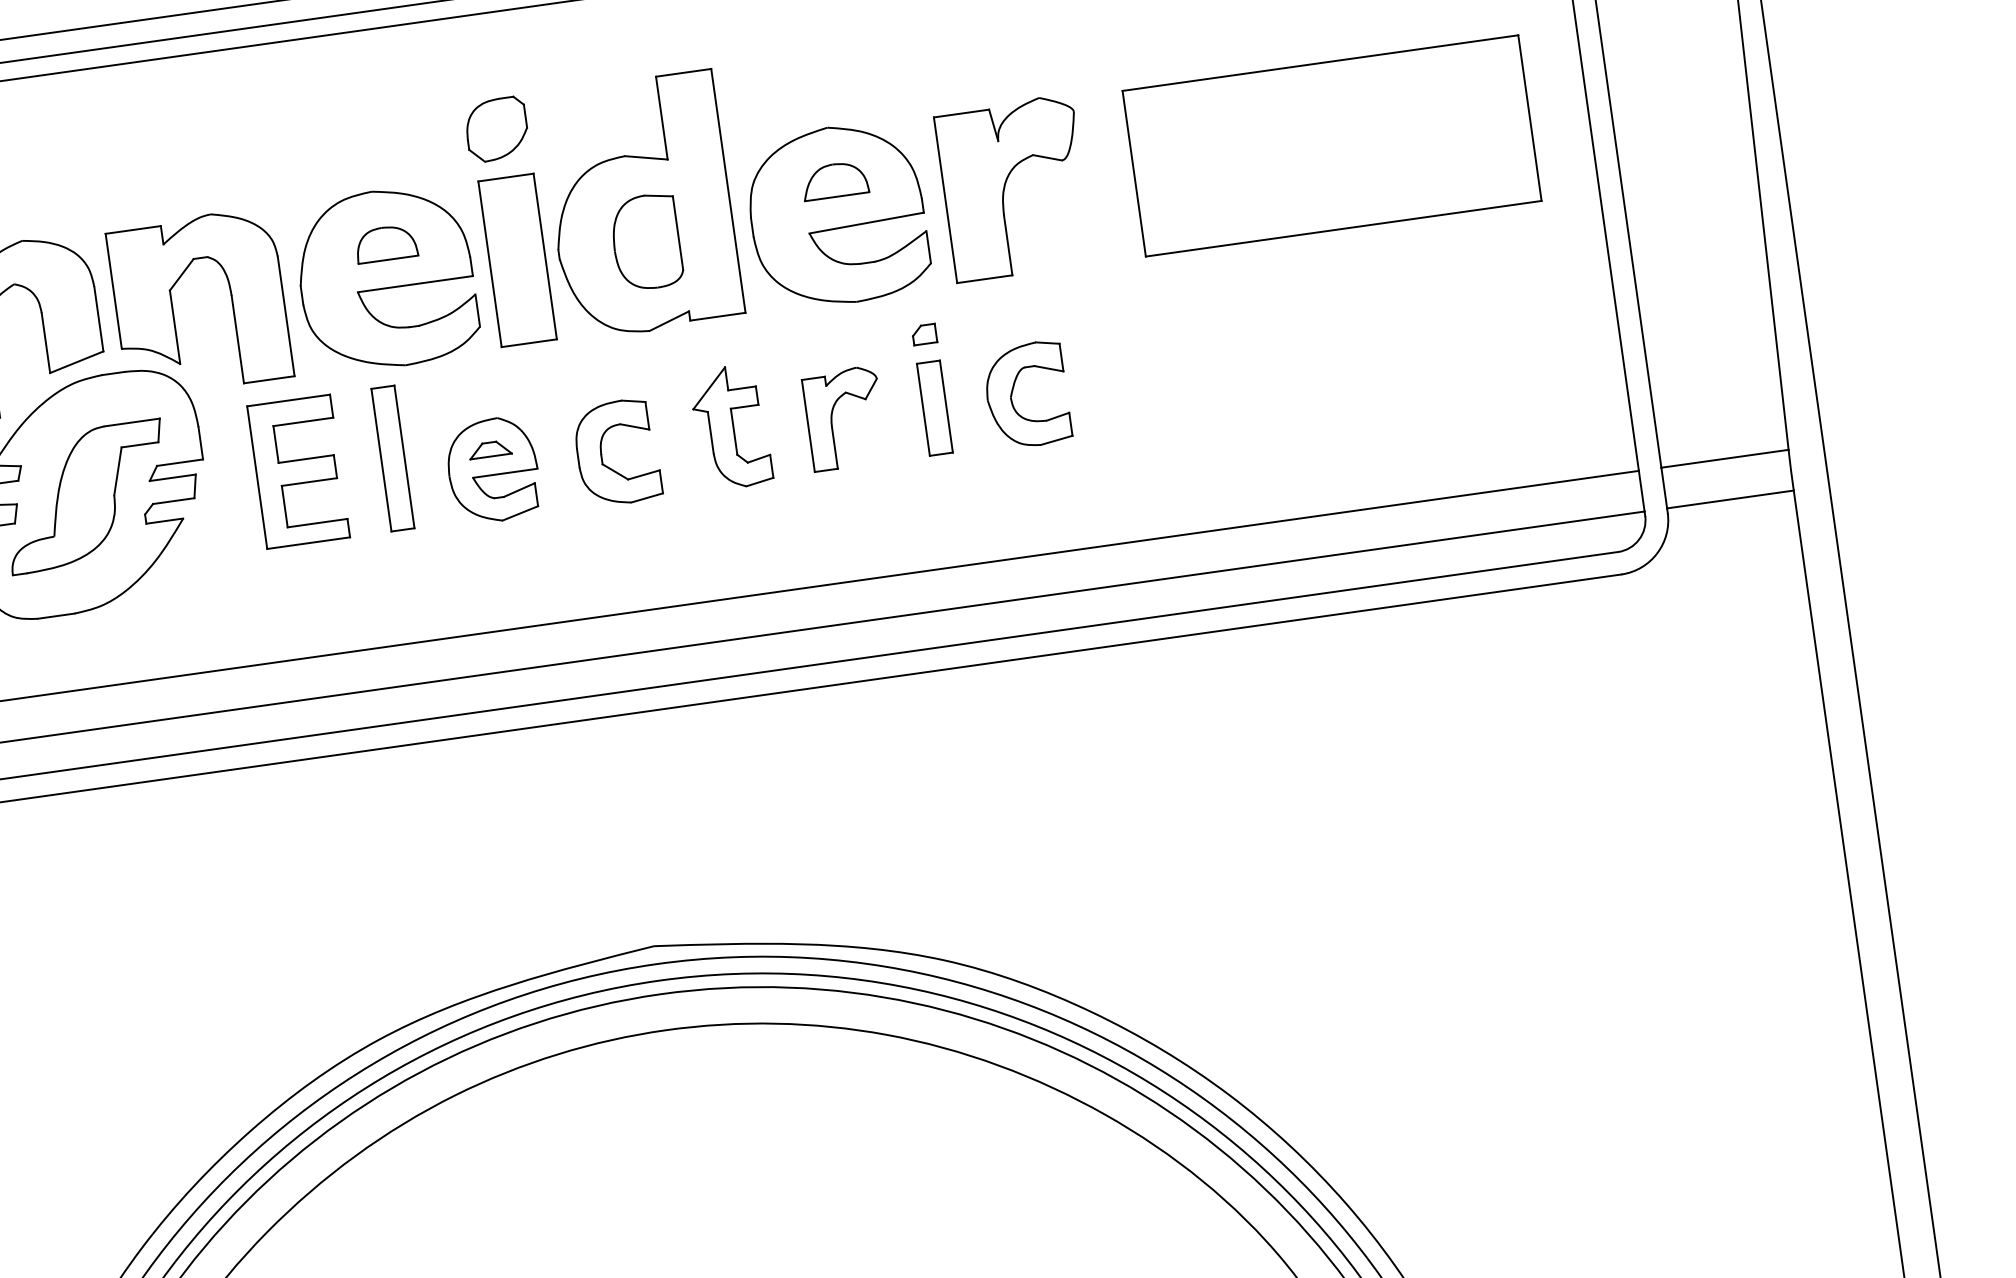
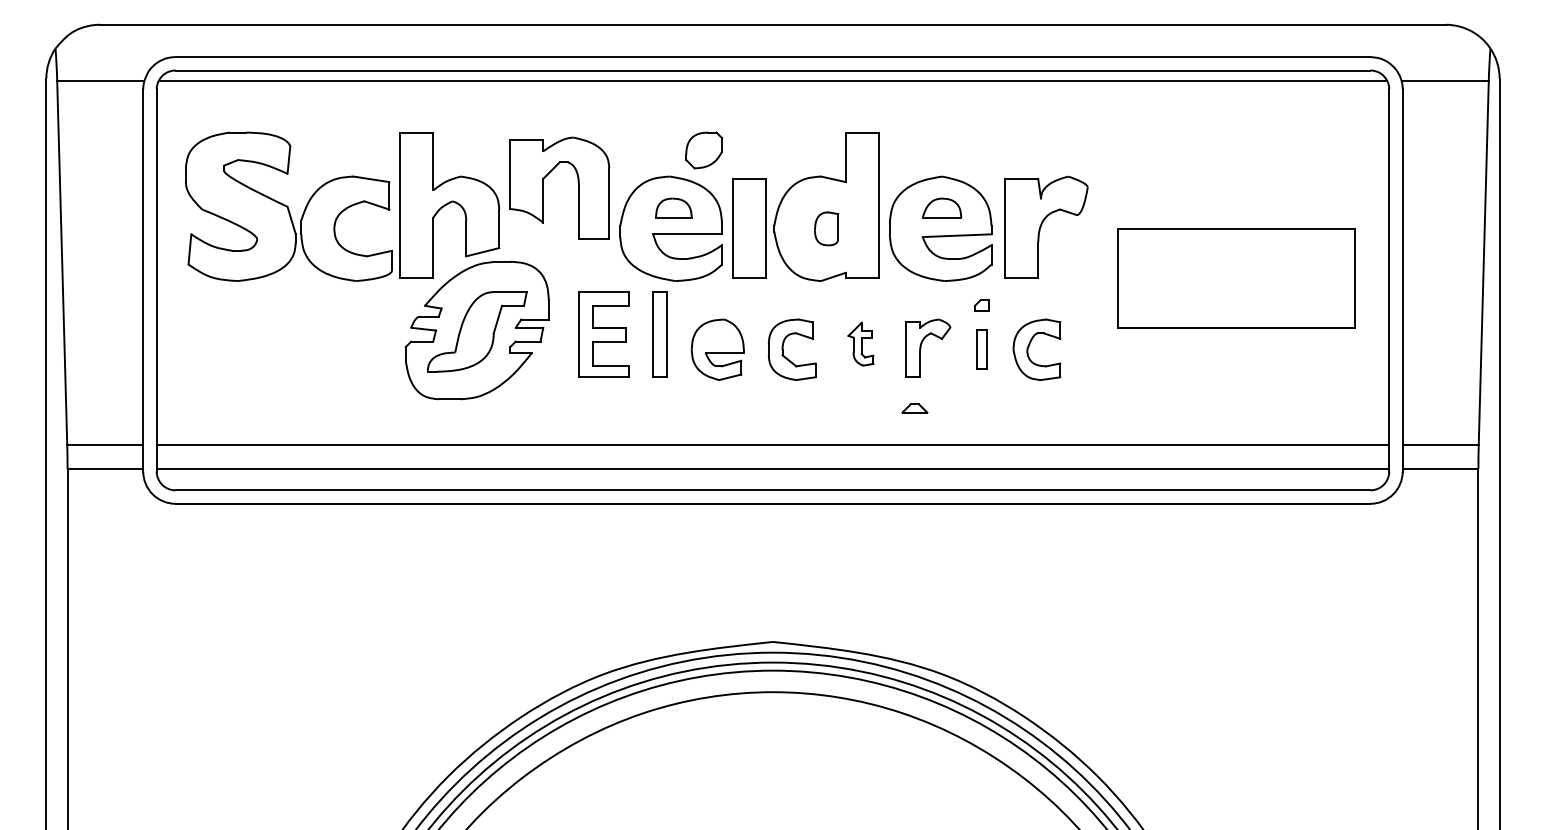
part: (495, 129) -> (703, 150), moved
part: (1332, 145) -> (1236, 278), moved
part: (646, 241) -> (826, 228), size x0.6
part: (172, 304) -> (543, 187), moved
part: (934, 407) -> (981, 349), size x0.7
part: (730, 426) -> (860, 343), size x0.6
part: (489, 449) -> (914, 408), moved

